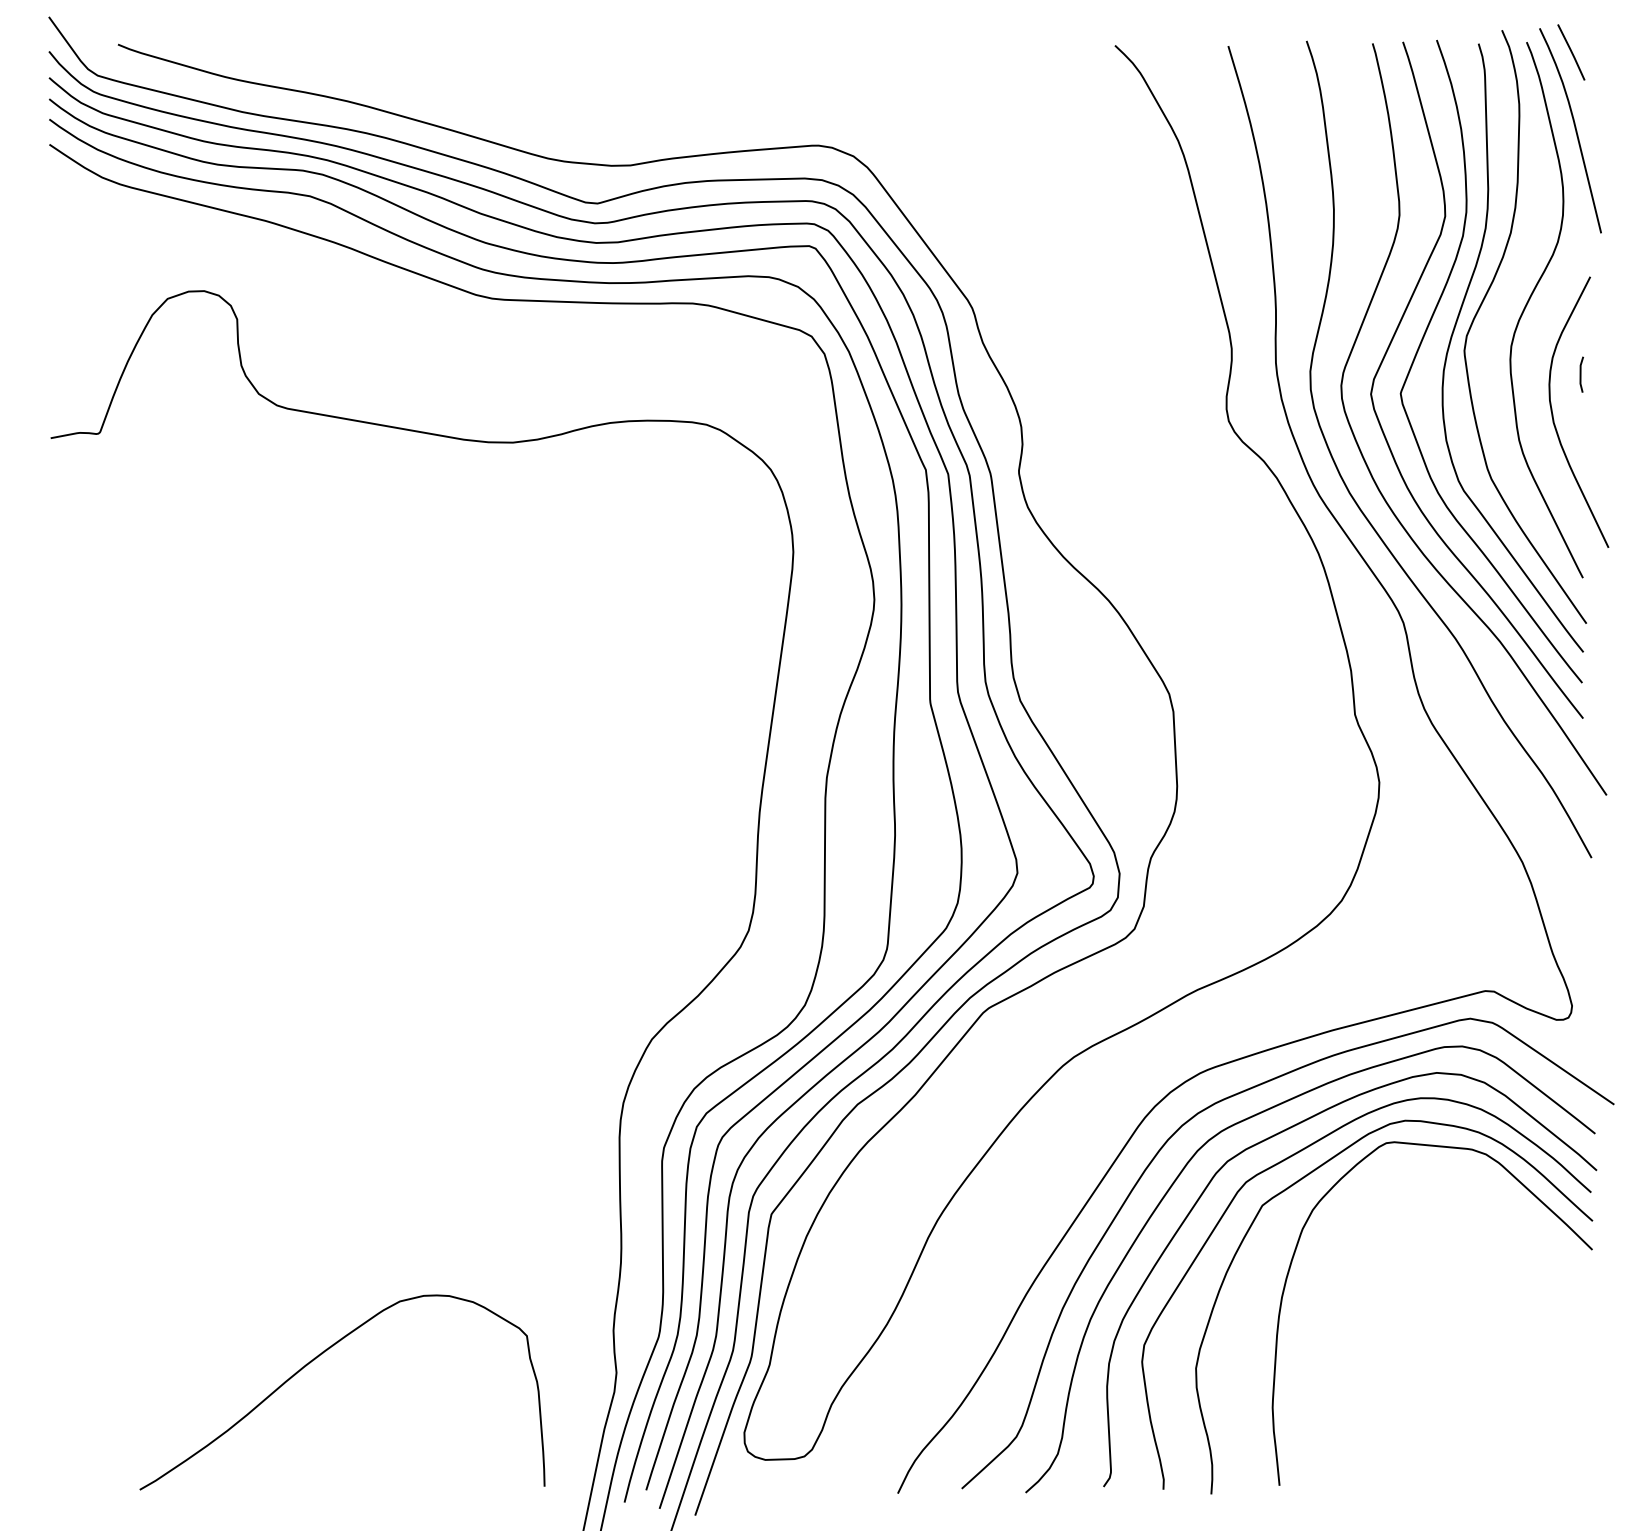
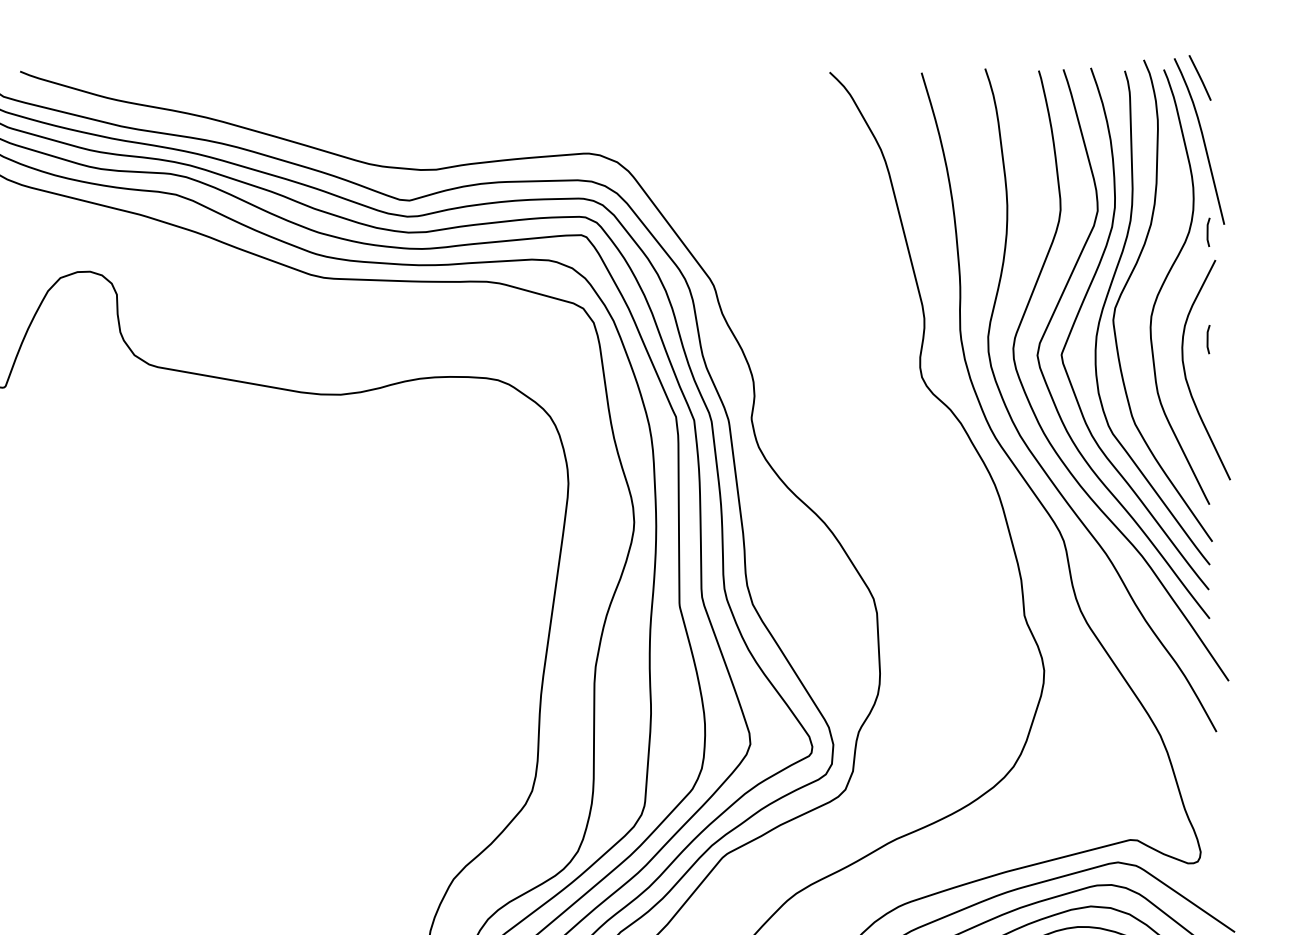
line: (1581, 242) -> (1208, 232), added

